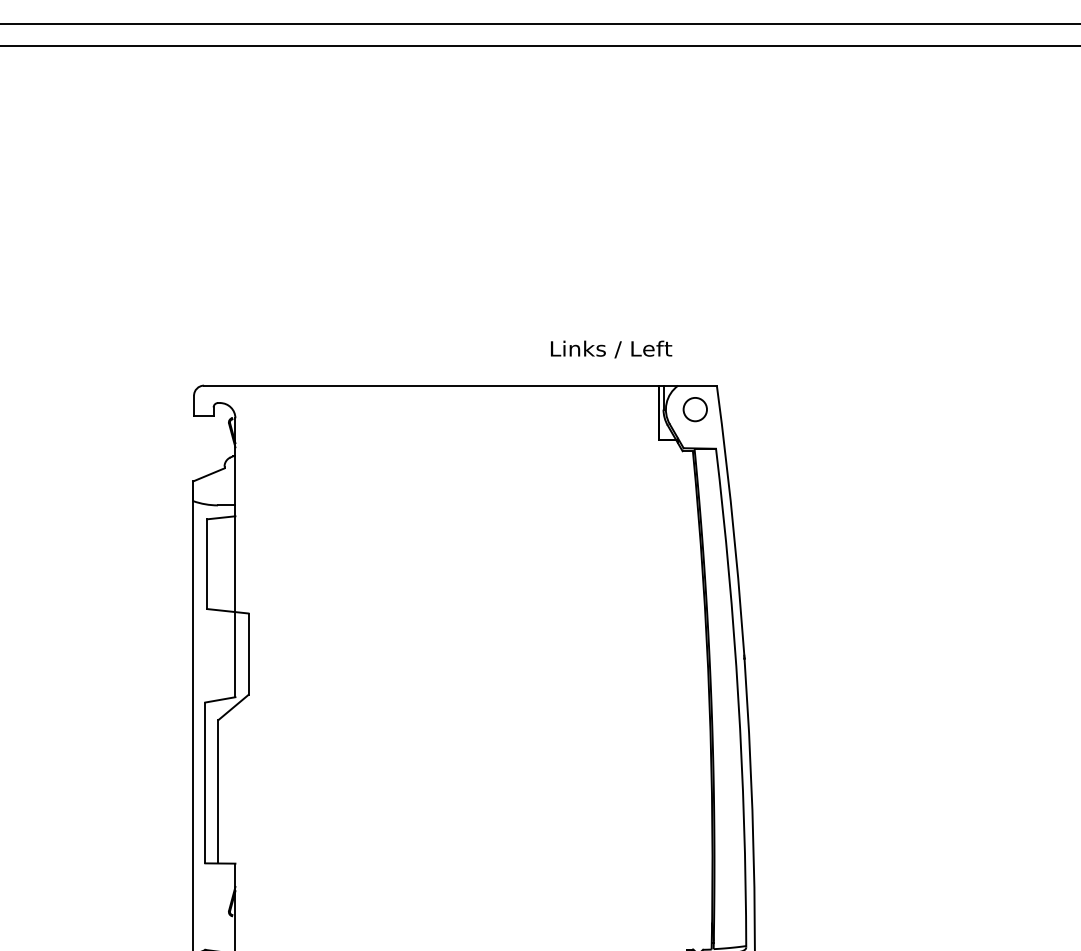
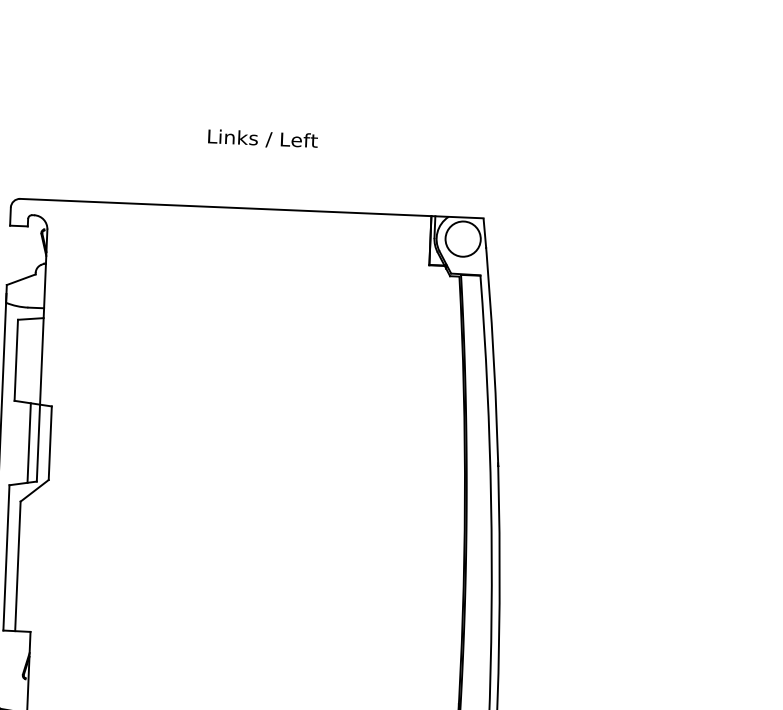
text: (611, 349) -> (263, 139), moved
circle: (694, 409) -> (462, 239), size x1.67
line: (225, 654) -> (29, 442), added

